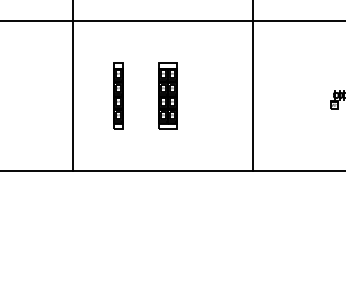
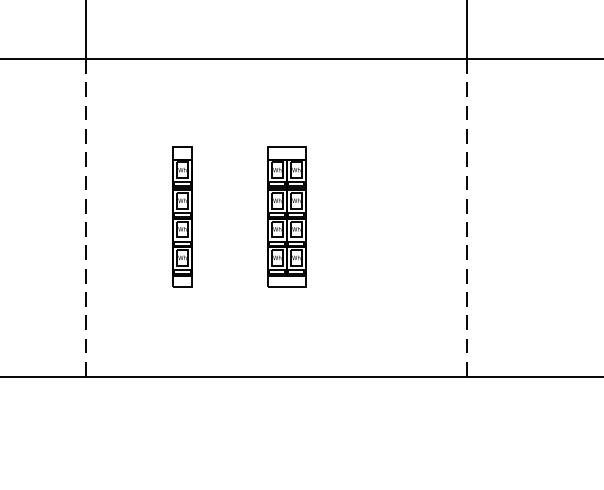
line: (72, 96) -> (85, 218), solid -> dashed
line: (252, 96) -> (466, 218), solid -> dashed

